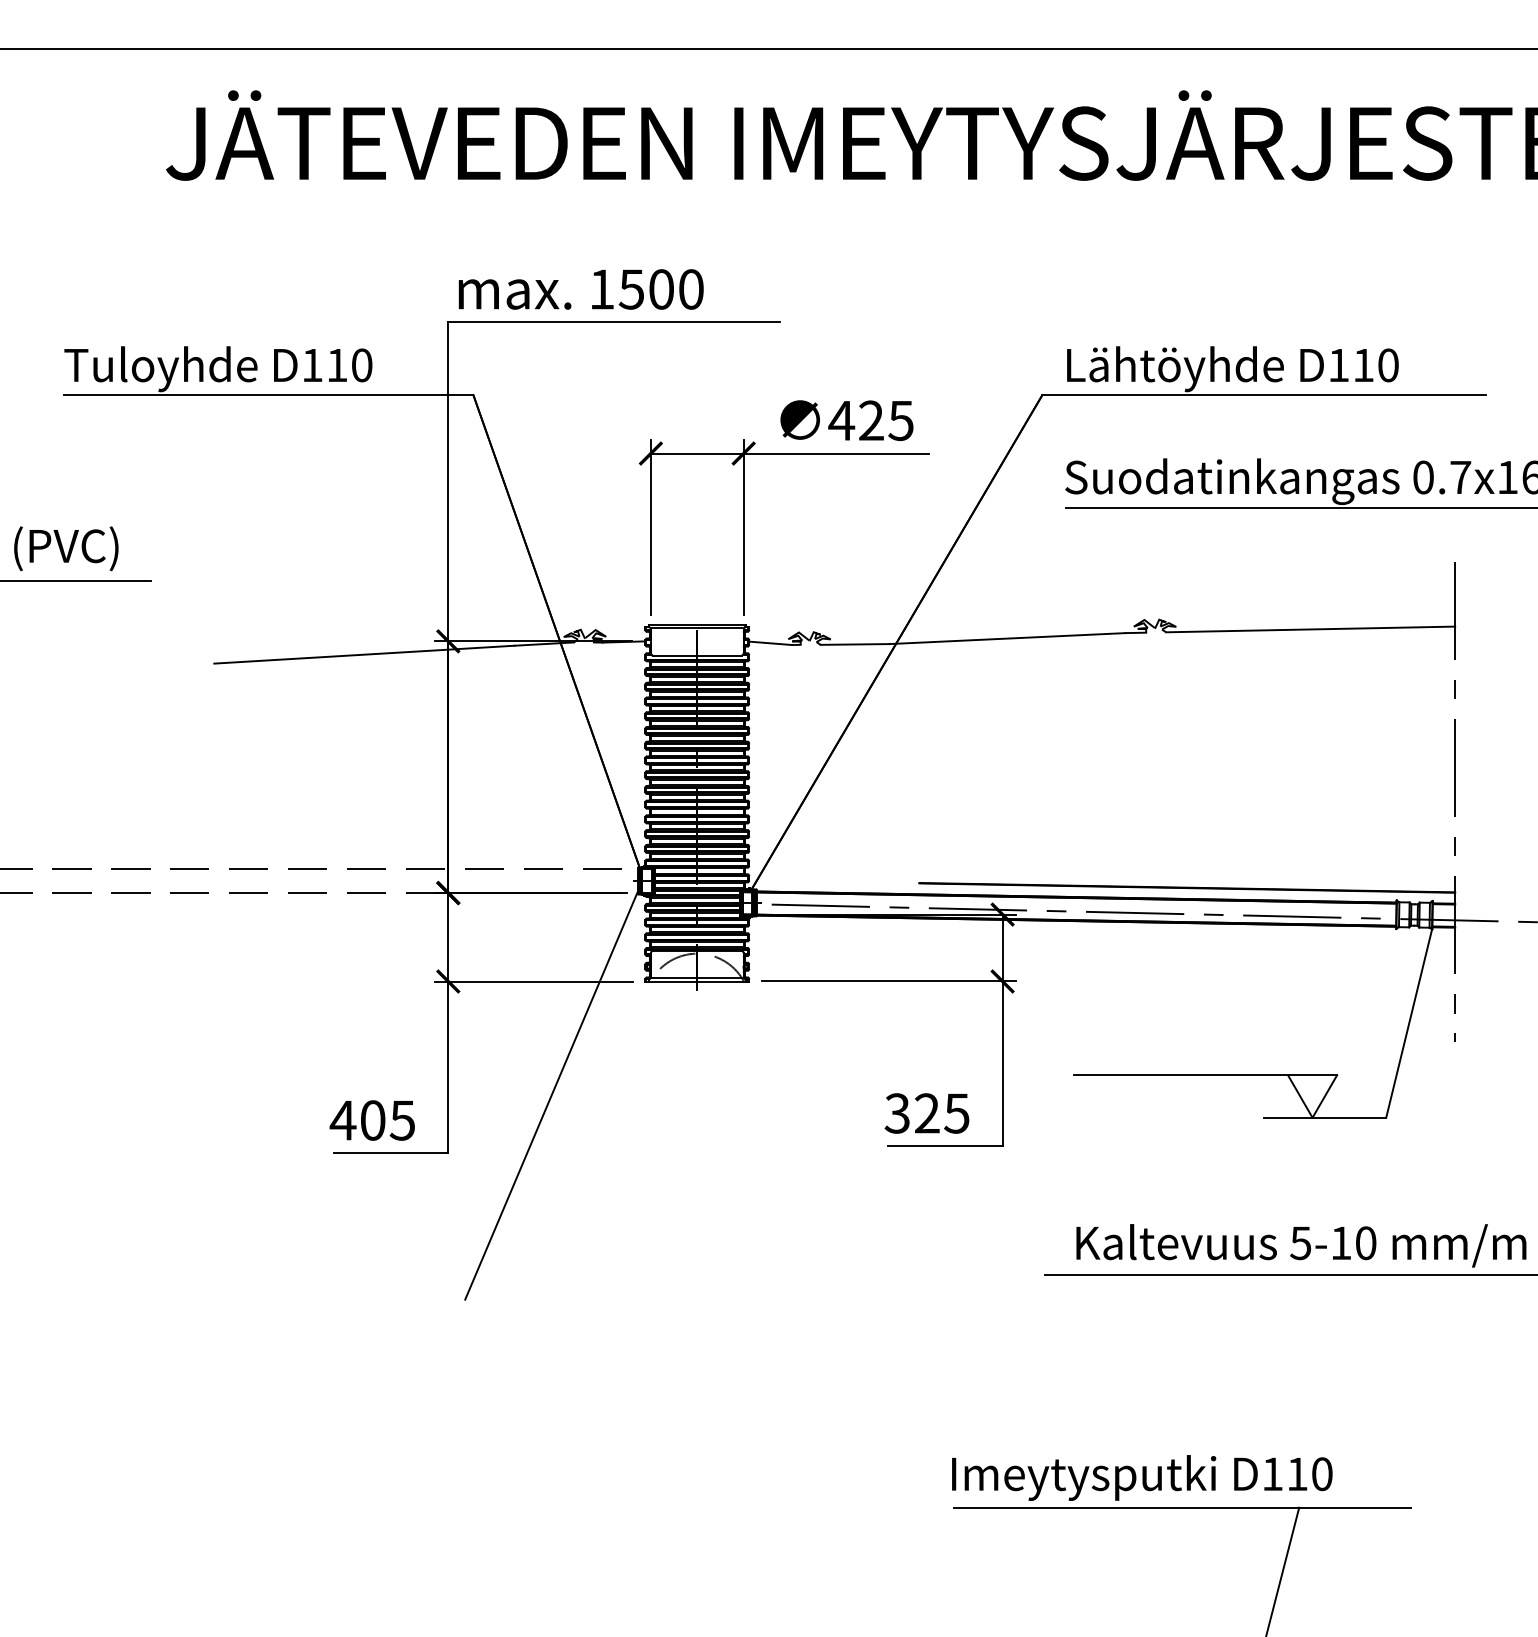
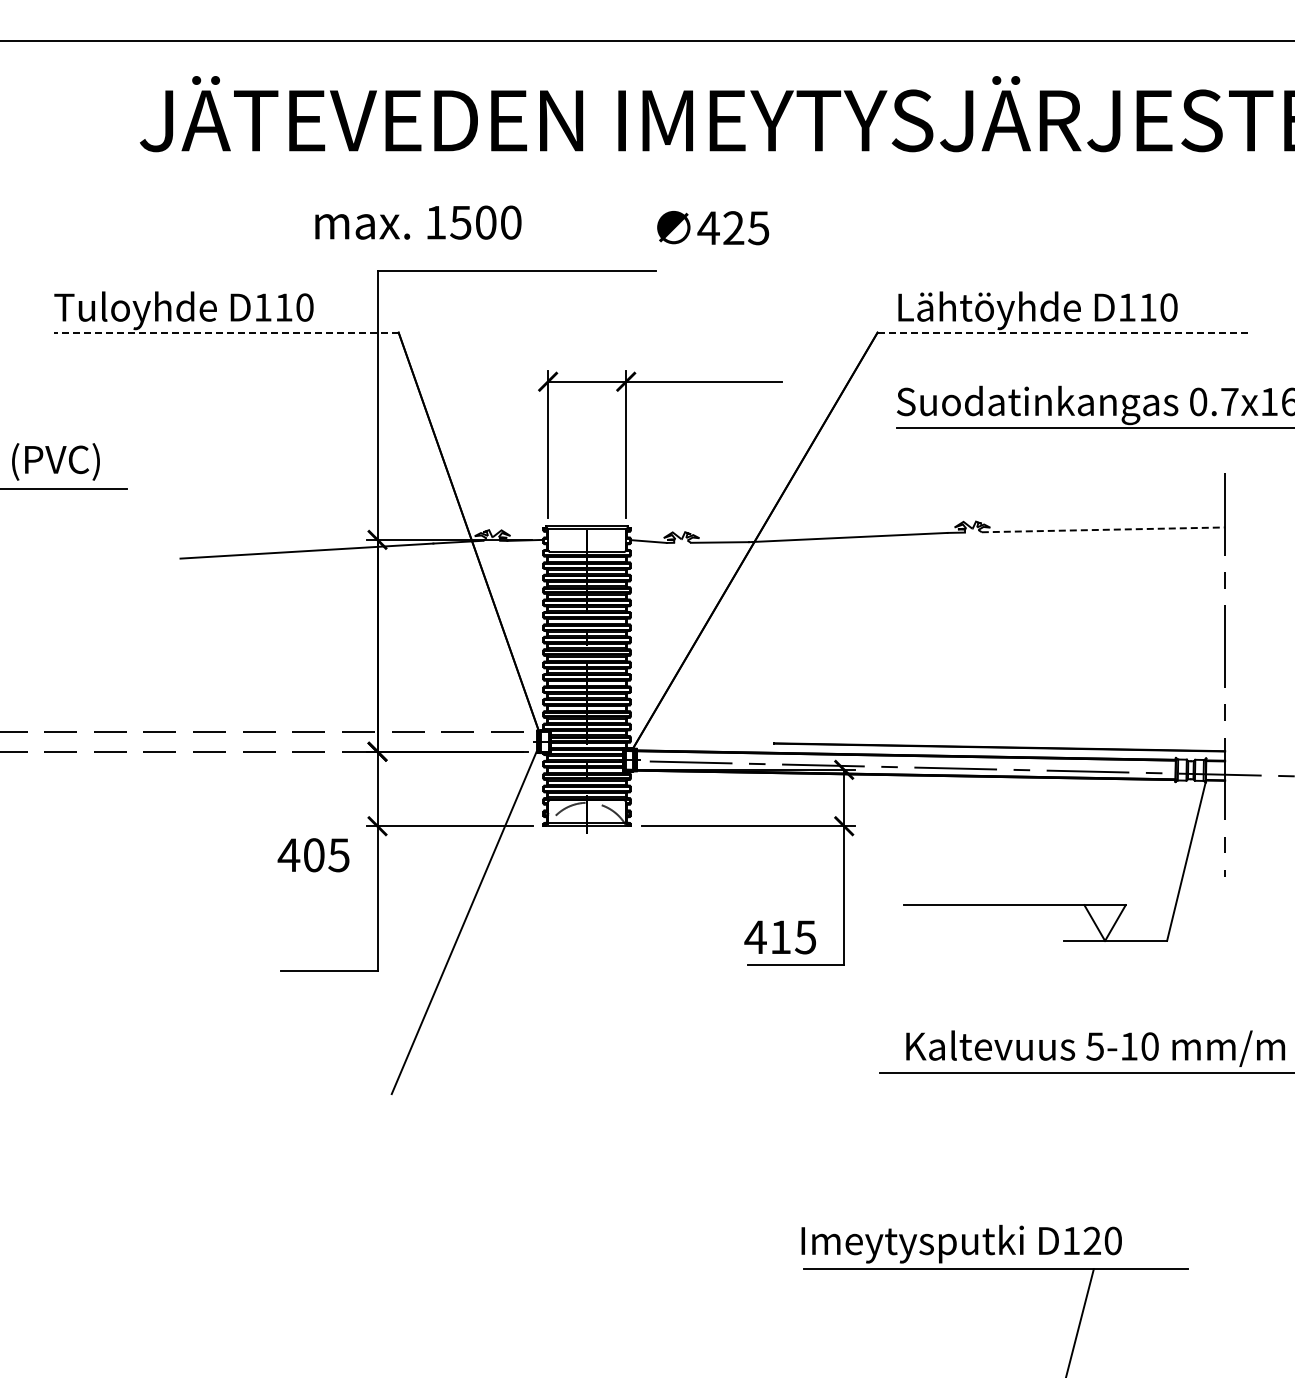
text: (581, 289) -> (418, 222), moved
line: (268, 395) -> (226, 332), solid -> dashed
line: (1264, 395) -> (1064, 332), solid -> dashed
text: (847, 421) -> (713, 228), moved
line: (1310, 629) -> (1103, 529), solid -> dashed
text: (911, 1113) -> (767, 937), 325 -> 415
text: (372, 1120) -> (313, 855), moved
text: (1296, 1473) -> (1091, 1240), D110 -> D120

